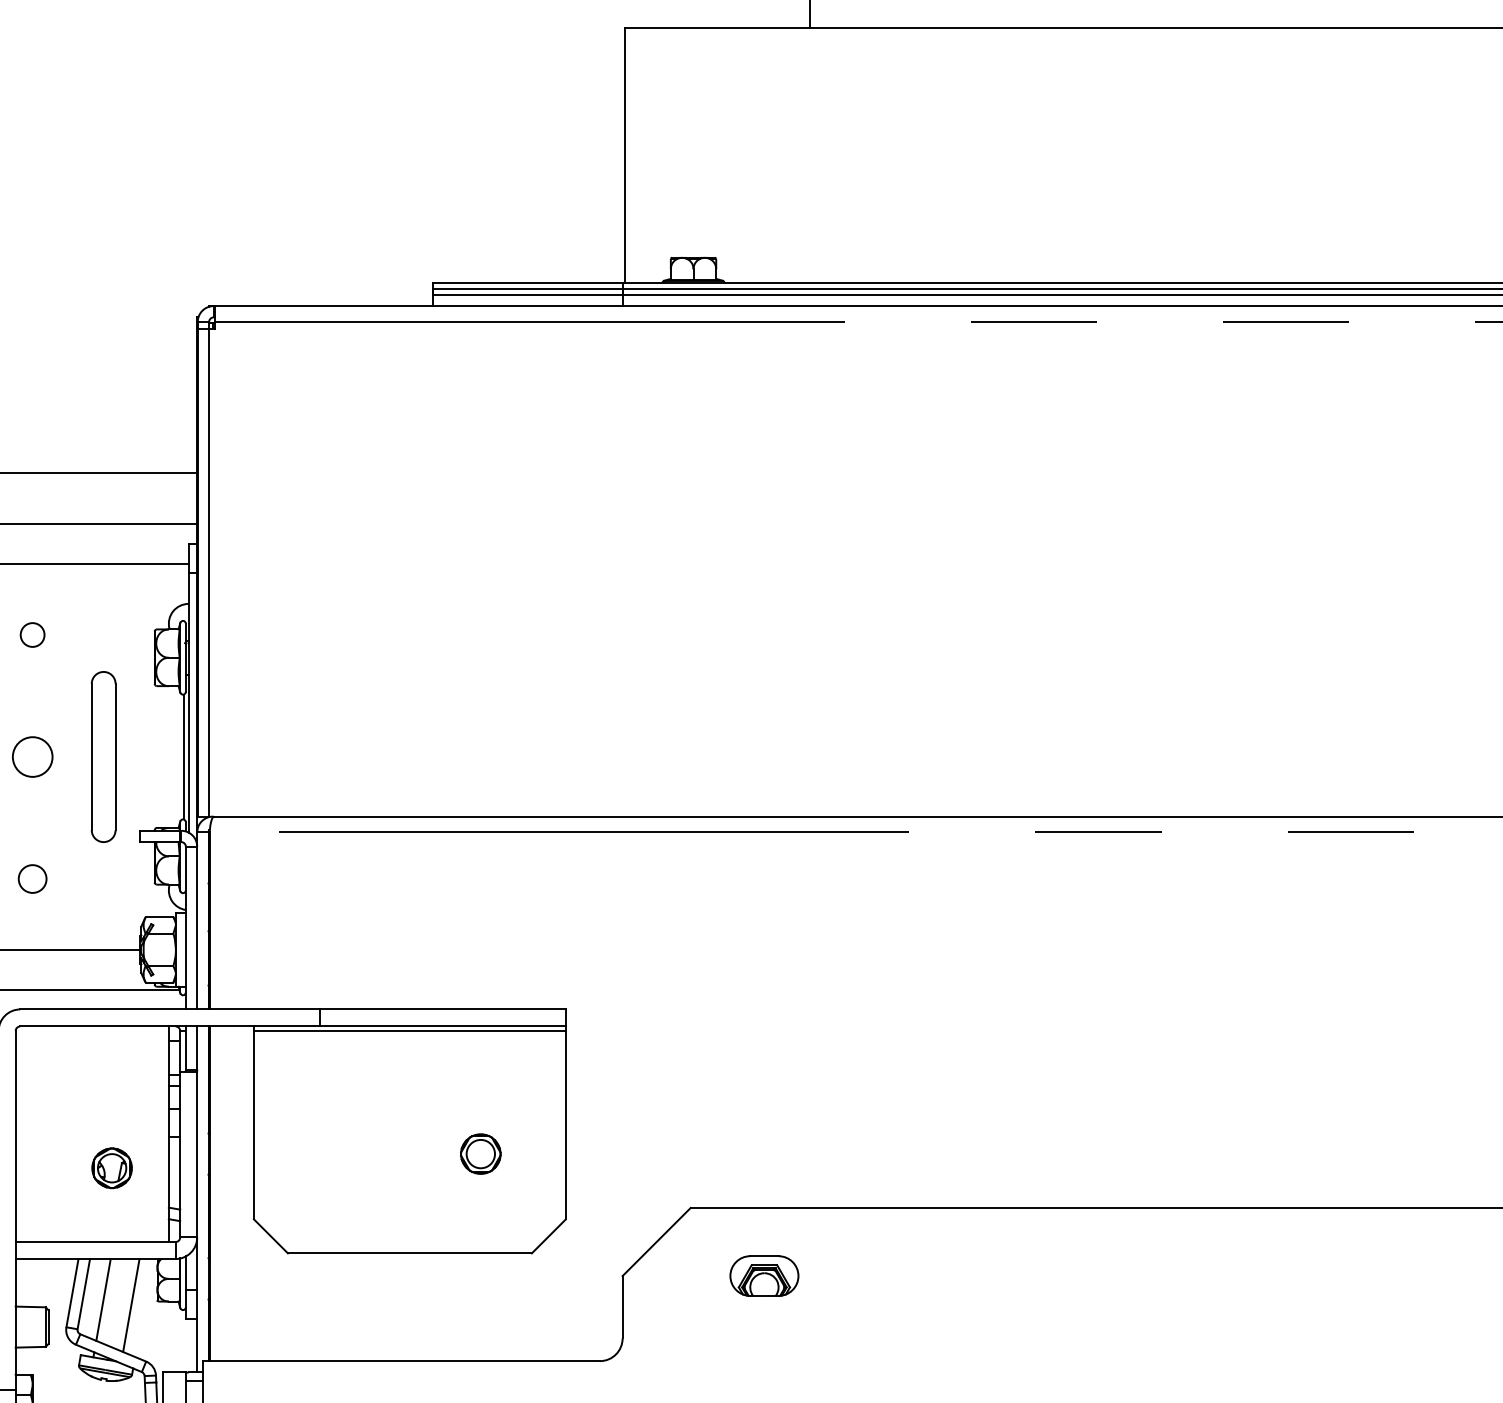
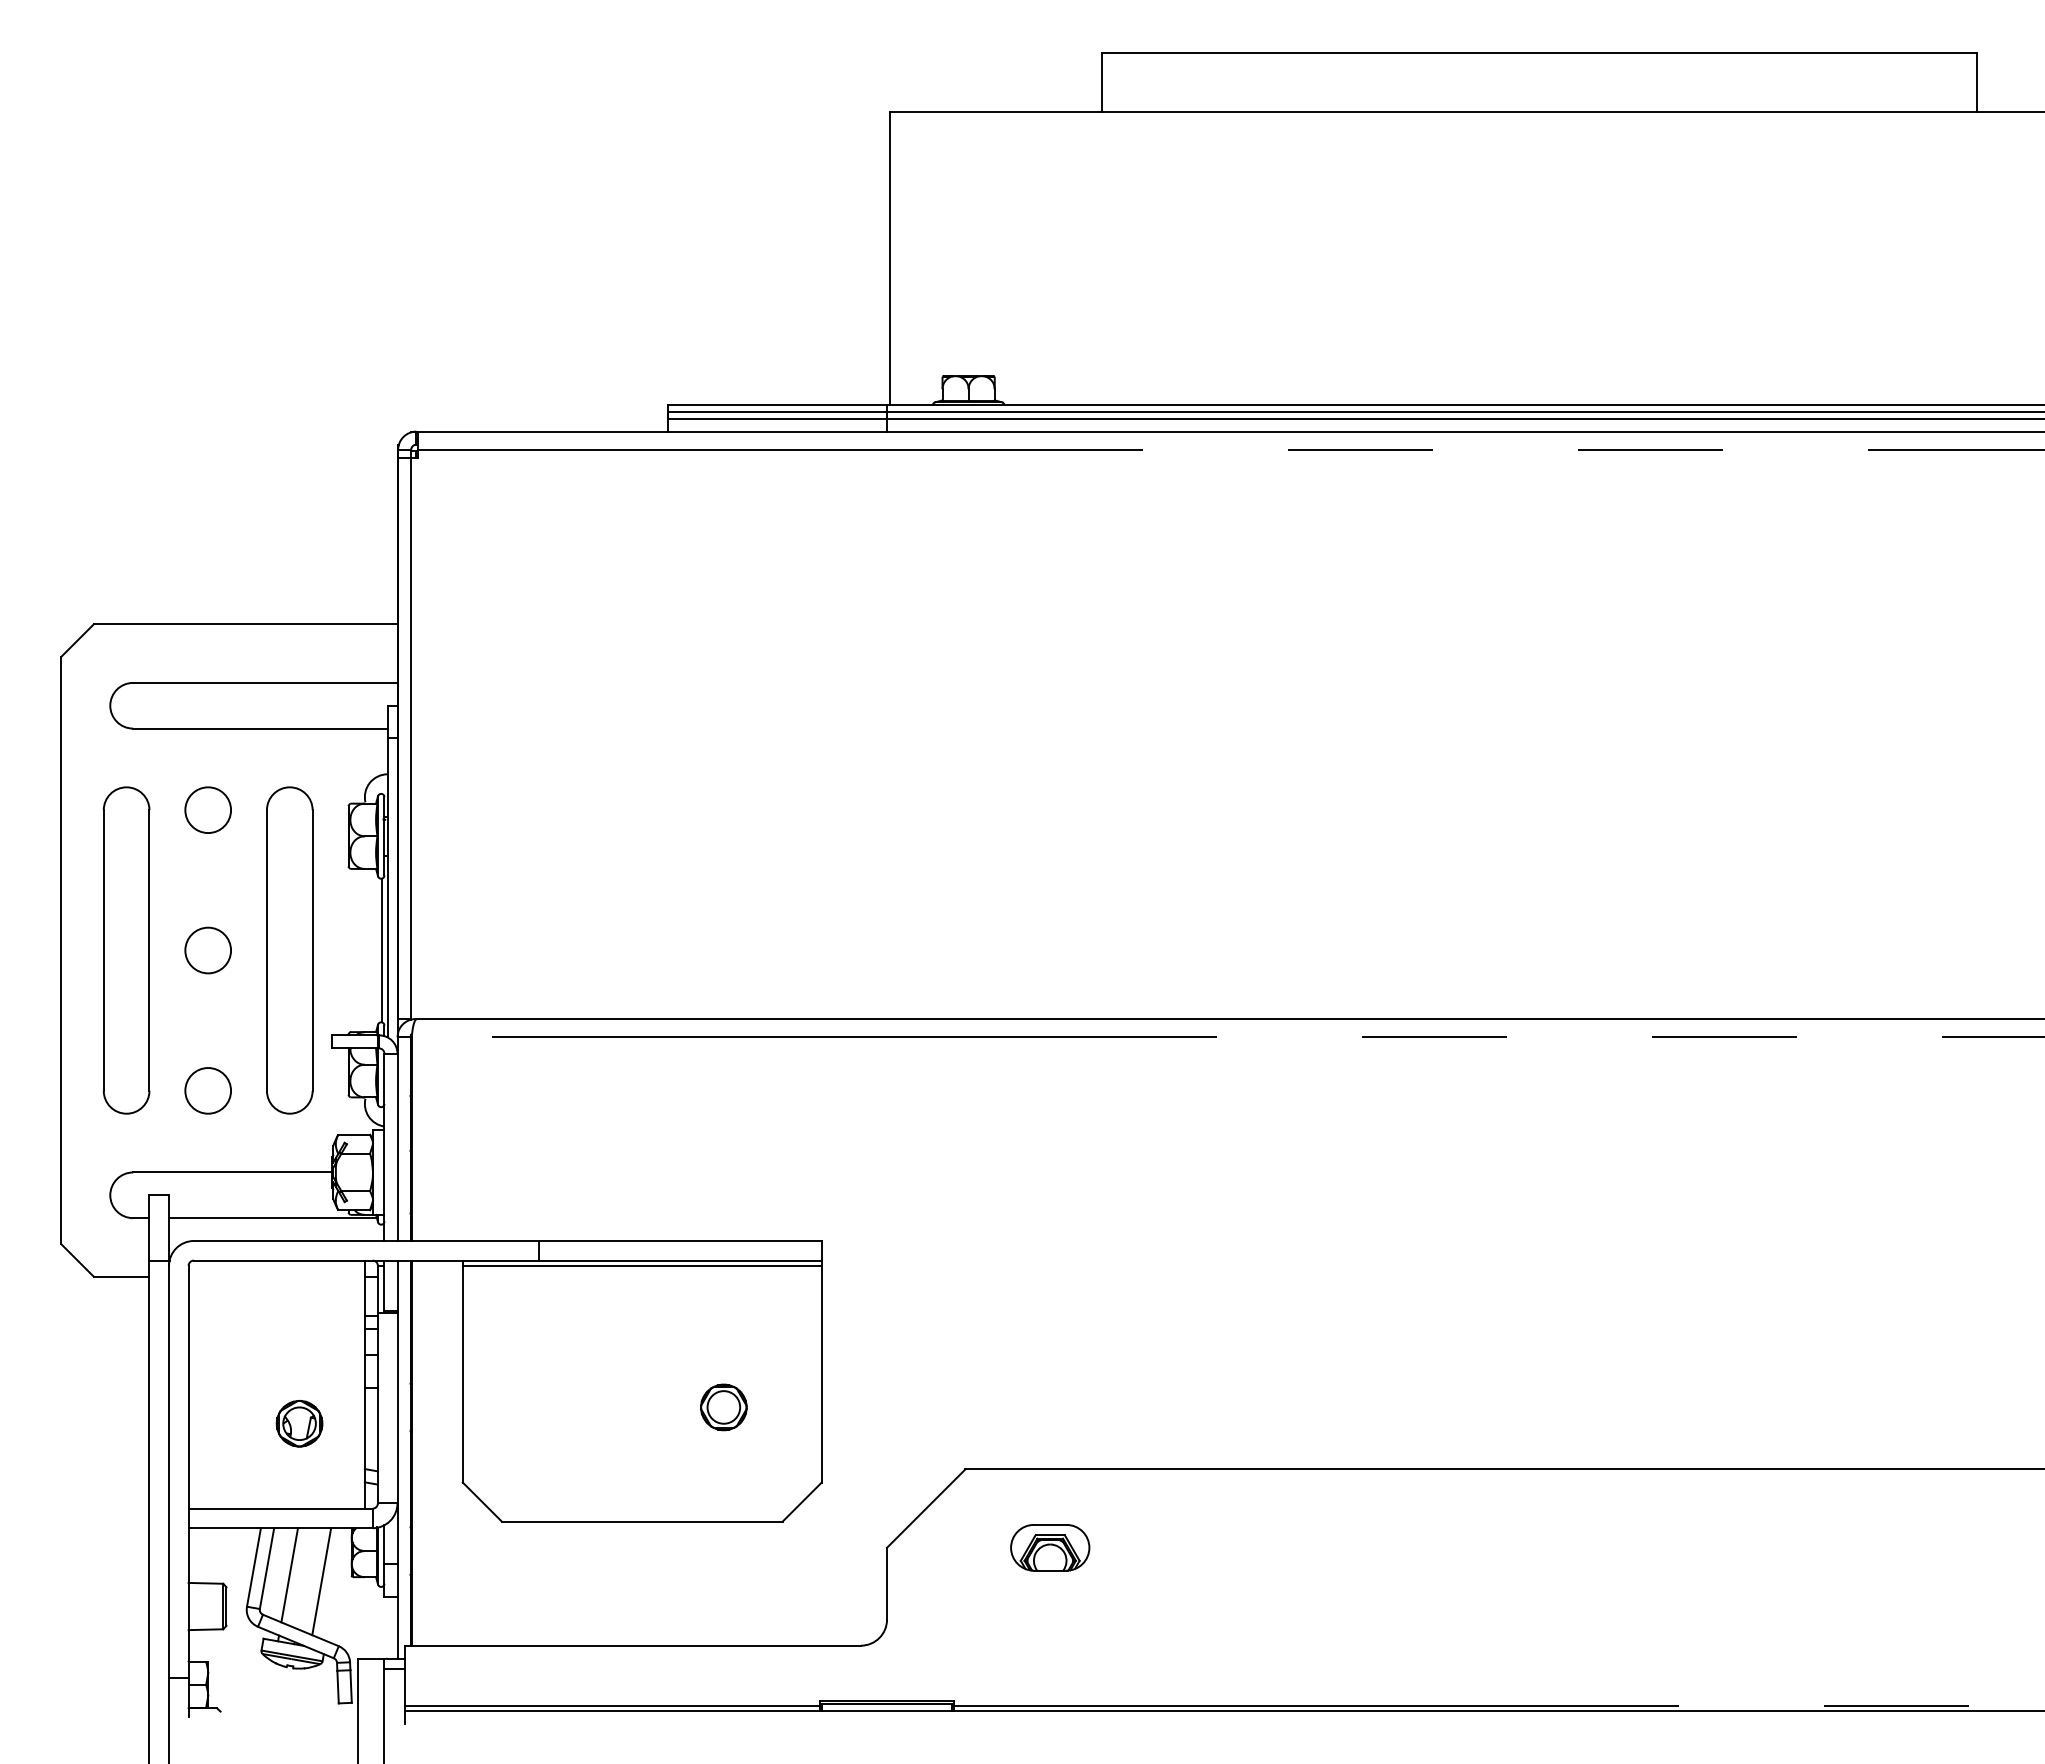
circle: (32, 634) -> (207, 809), size x1.67
part: (103, 757) -> (289, 950), size x1.67
circle: (32, 878) -> (207, 1090), size x1.43

